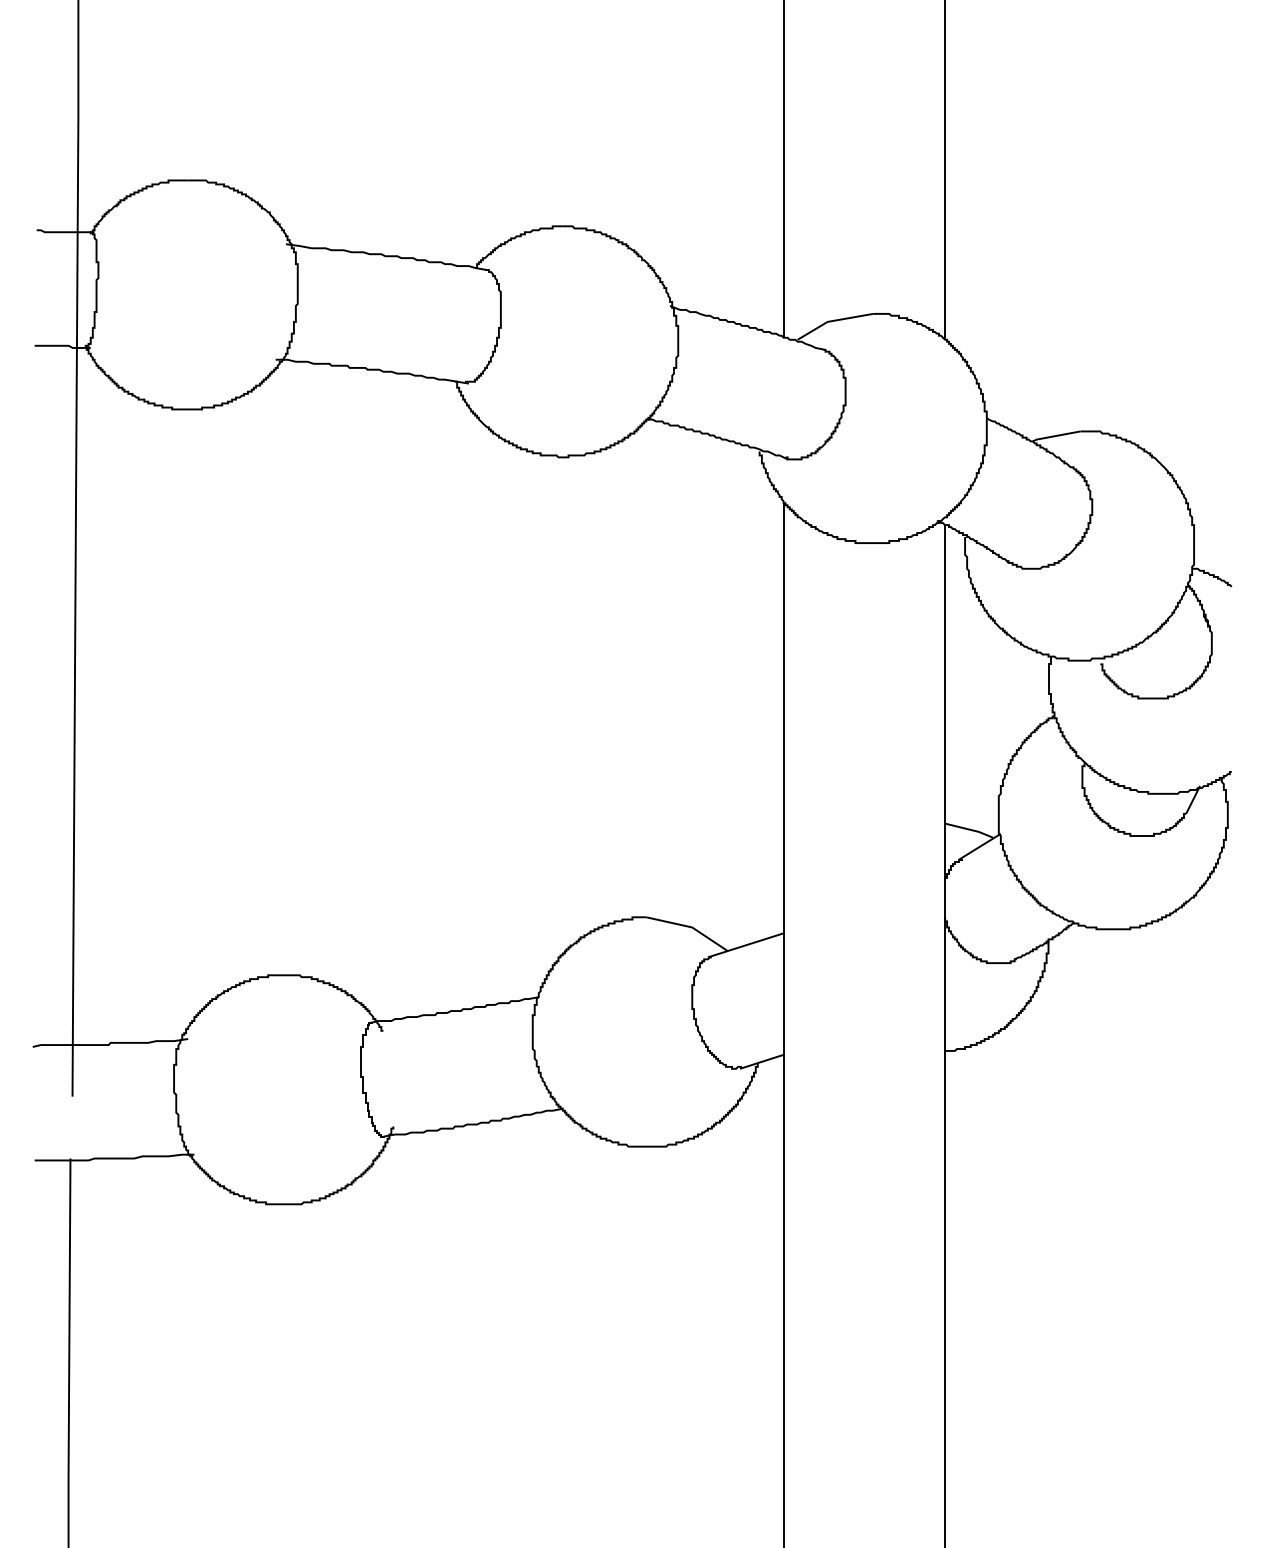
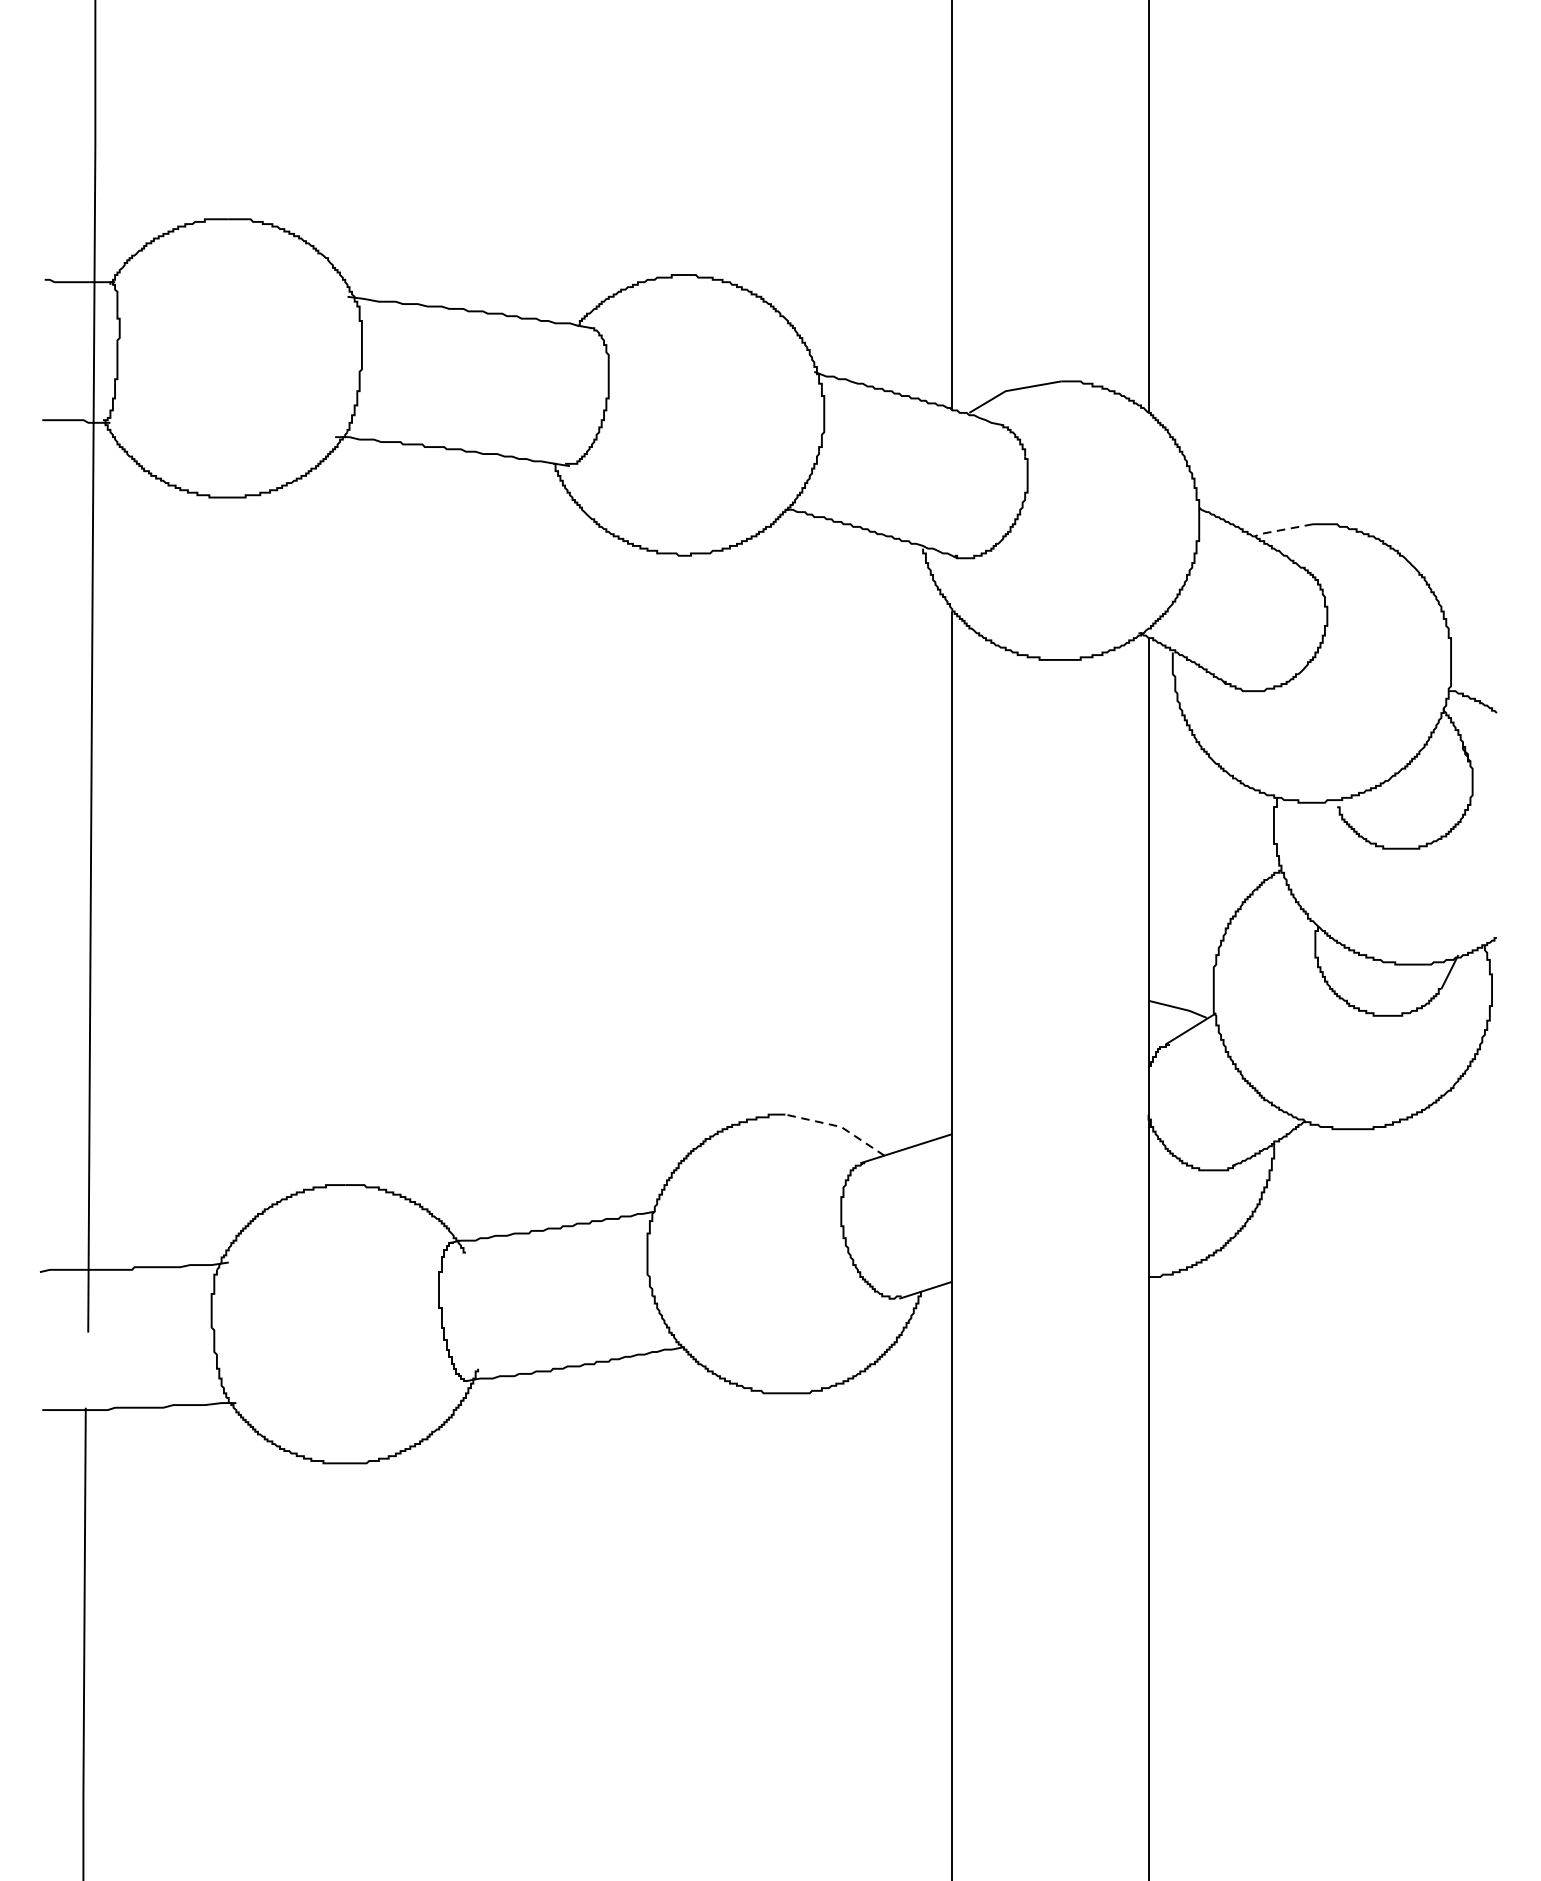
line: (1055, 436) -> (1282, 530), solid -> dashed
line: (690, 927) -> (839, 1127), solid -> dashed

